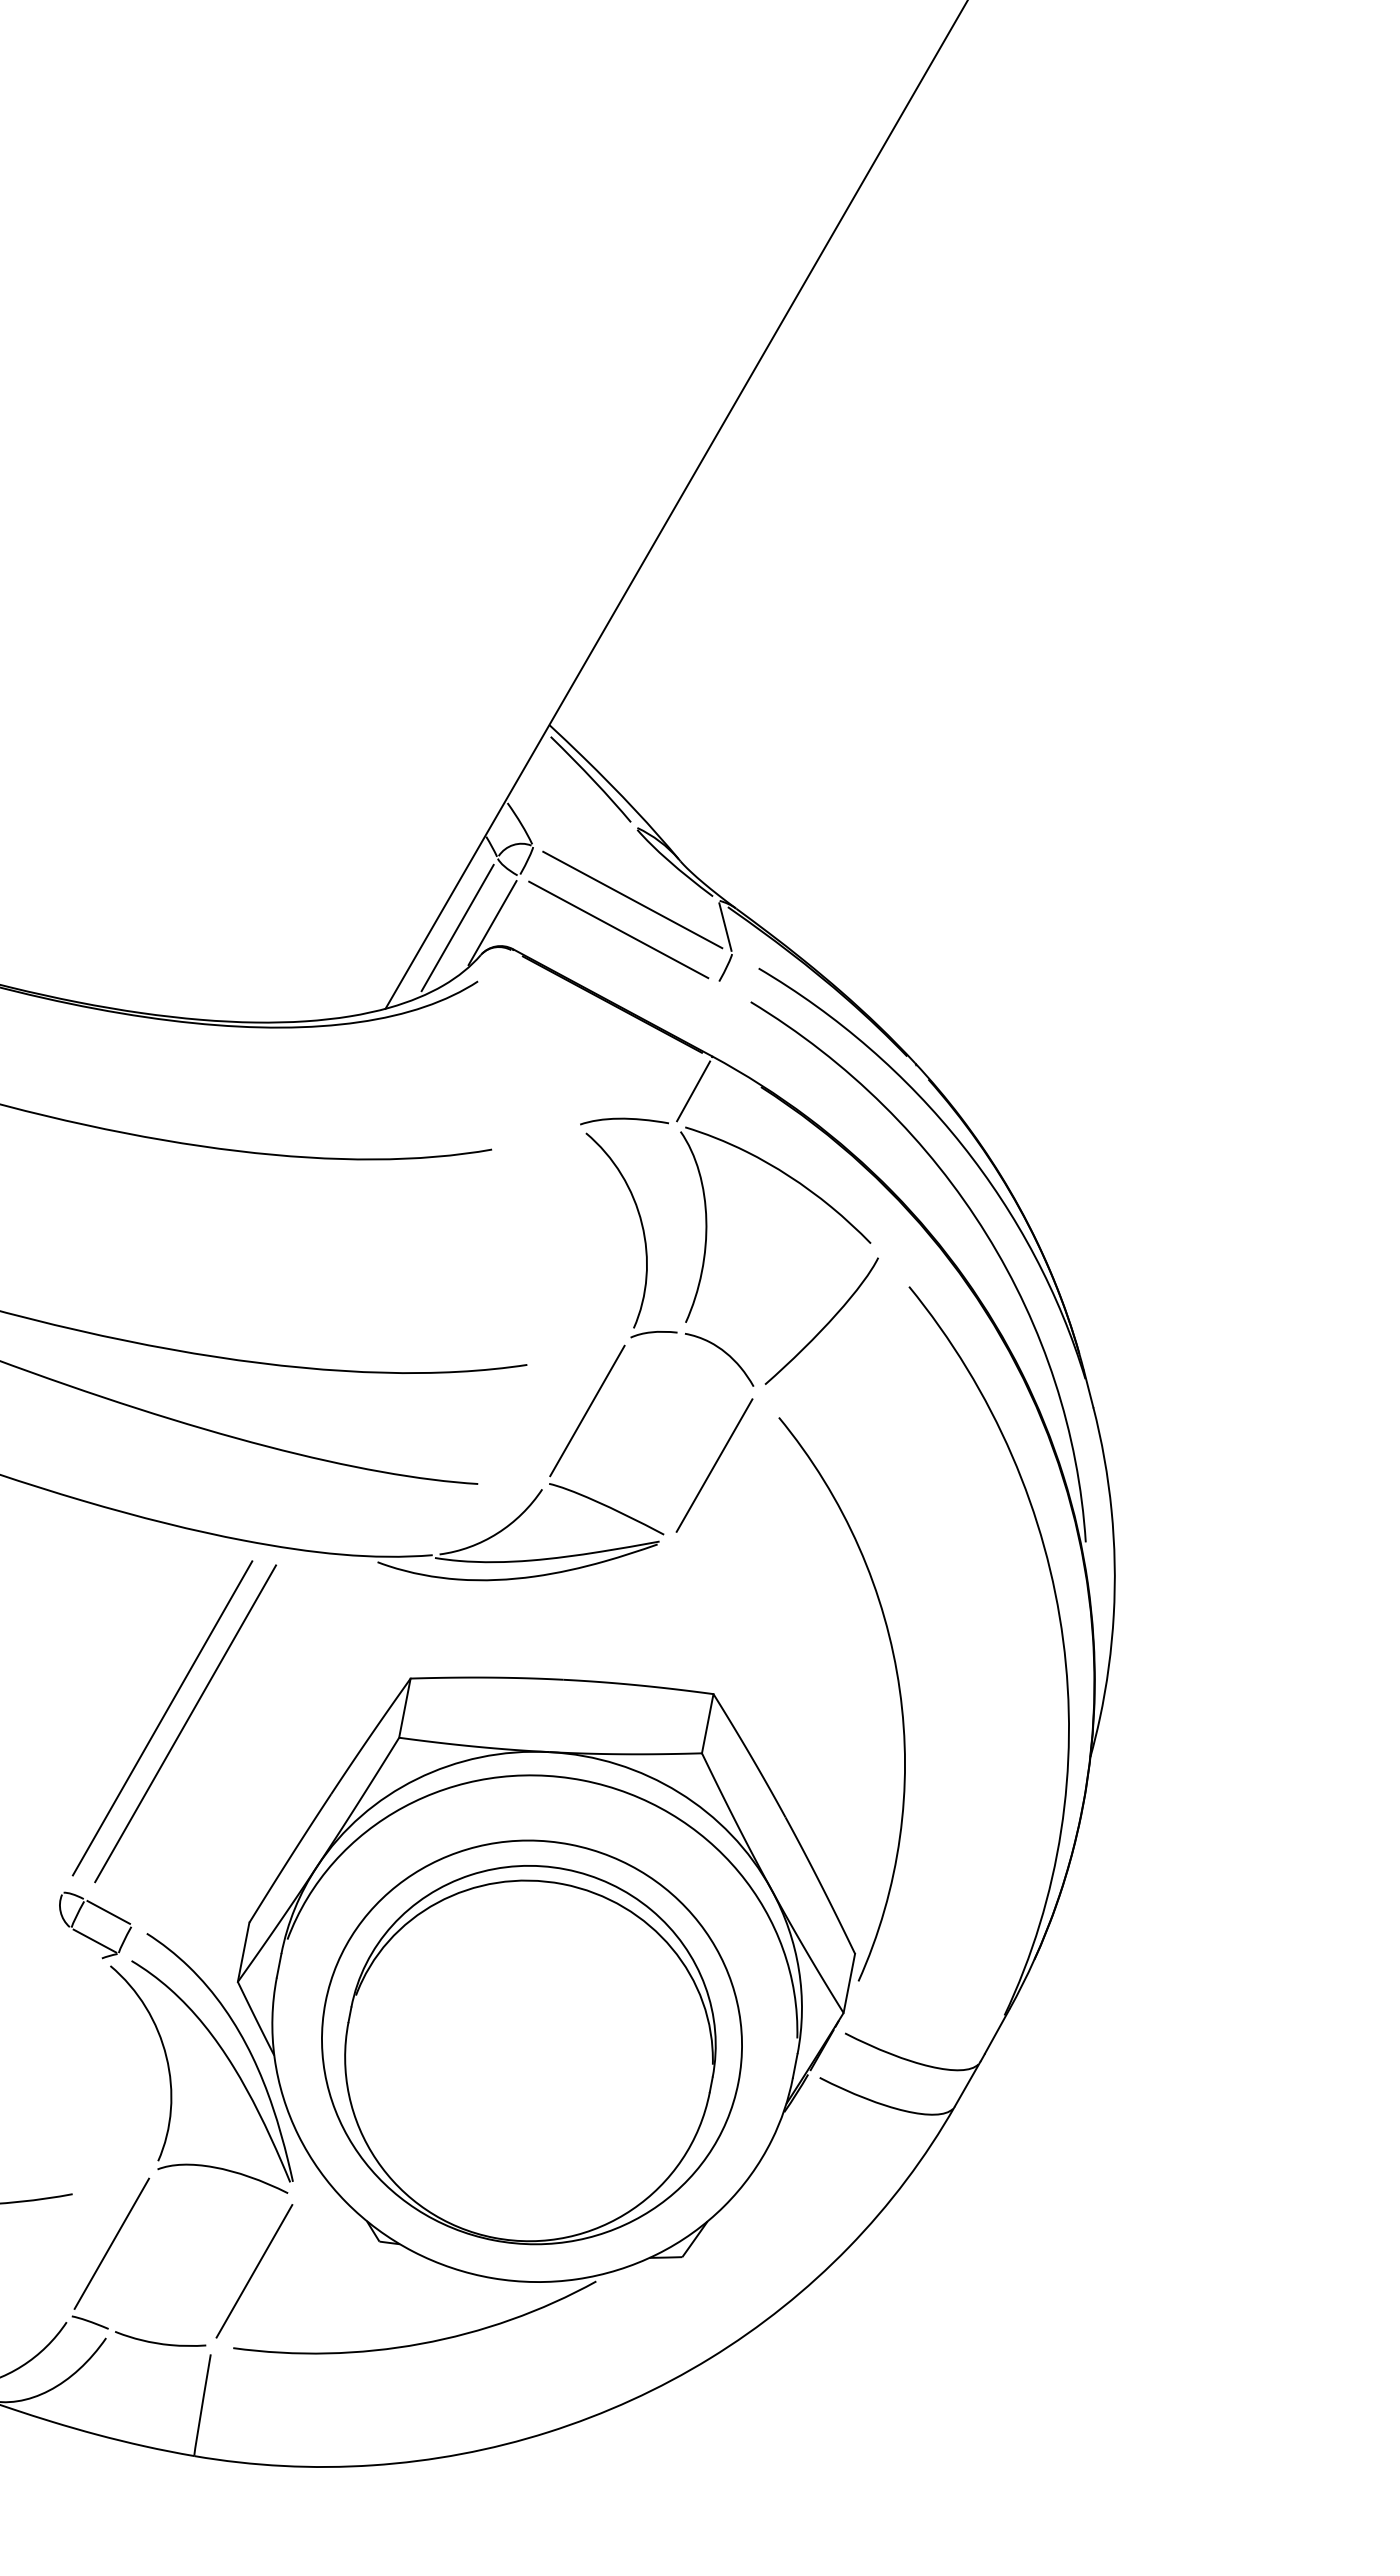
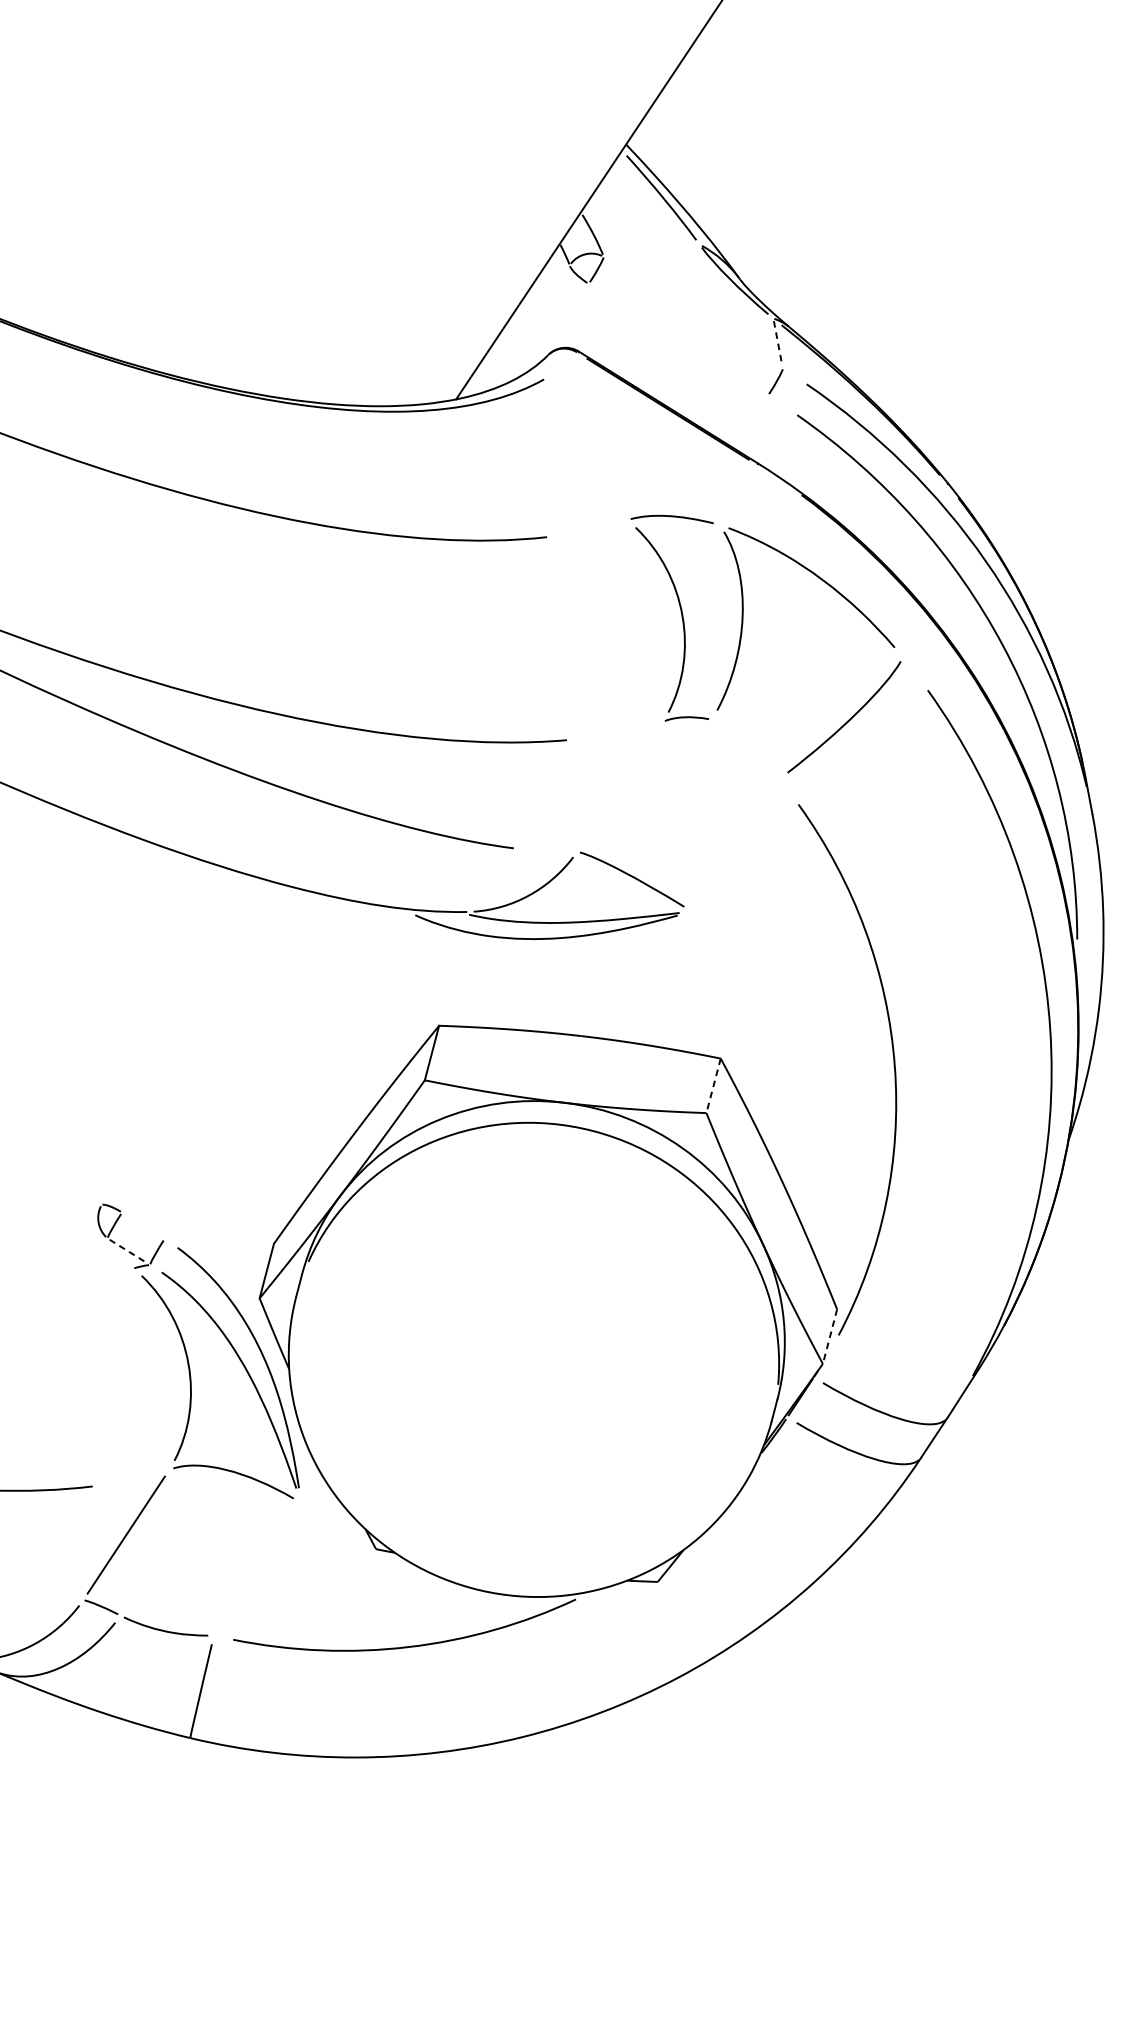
line: (632, 899) -> (693, 312), removed
line: (492, 923) -> (561, 326), removed
line: (457, 927) -> (528, 327), removed
line: (725, 927) -> (778, 344), solid -> dashed
line: (618, 929) -> (678, 339), removed
line: (693, 1091) -> (738, 495), removed
curve: (723, 1352) -> (750, 740), removed
line: (587, 1410) -> (620, 786), removed
line: (714, 1465) -> (735, 845), removed
line: (162, 1718) -> (205, 1048), removed
line: (185, 1723) -> (226, 1054), removed
line: (707, 1724) -> (713, 1086), solid -> dashed
line: (108, 1912) -> (143, 1225), removed
line: (95, 1941) -> (129, 1252), solid -> dashed
line: (849, 1983) -> (830, 1336), solid -> dashed
part: (531, 2042) -> (529, 1372), removed
line: (254, 2271) -> (257, 1569), removed

